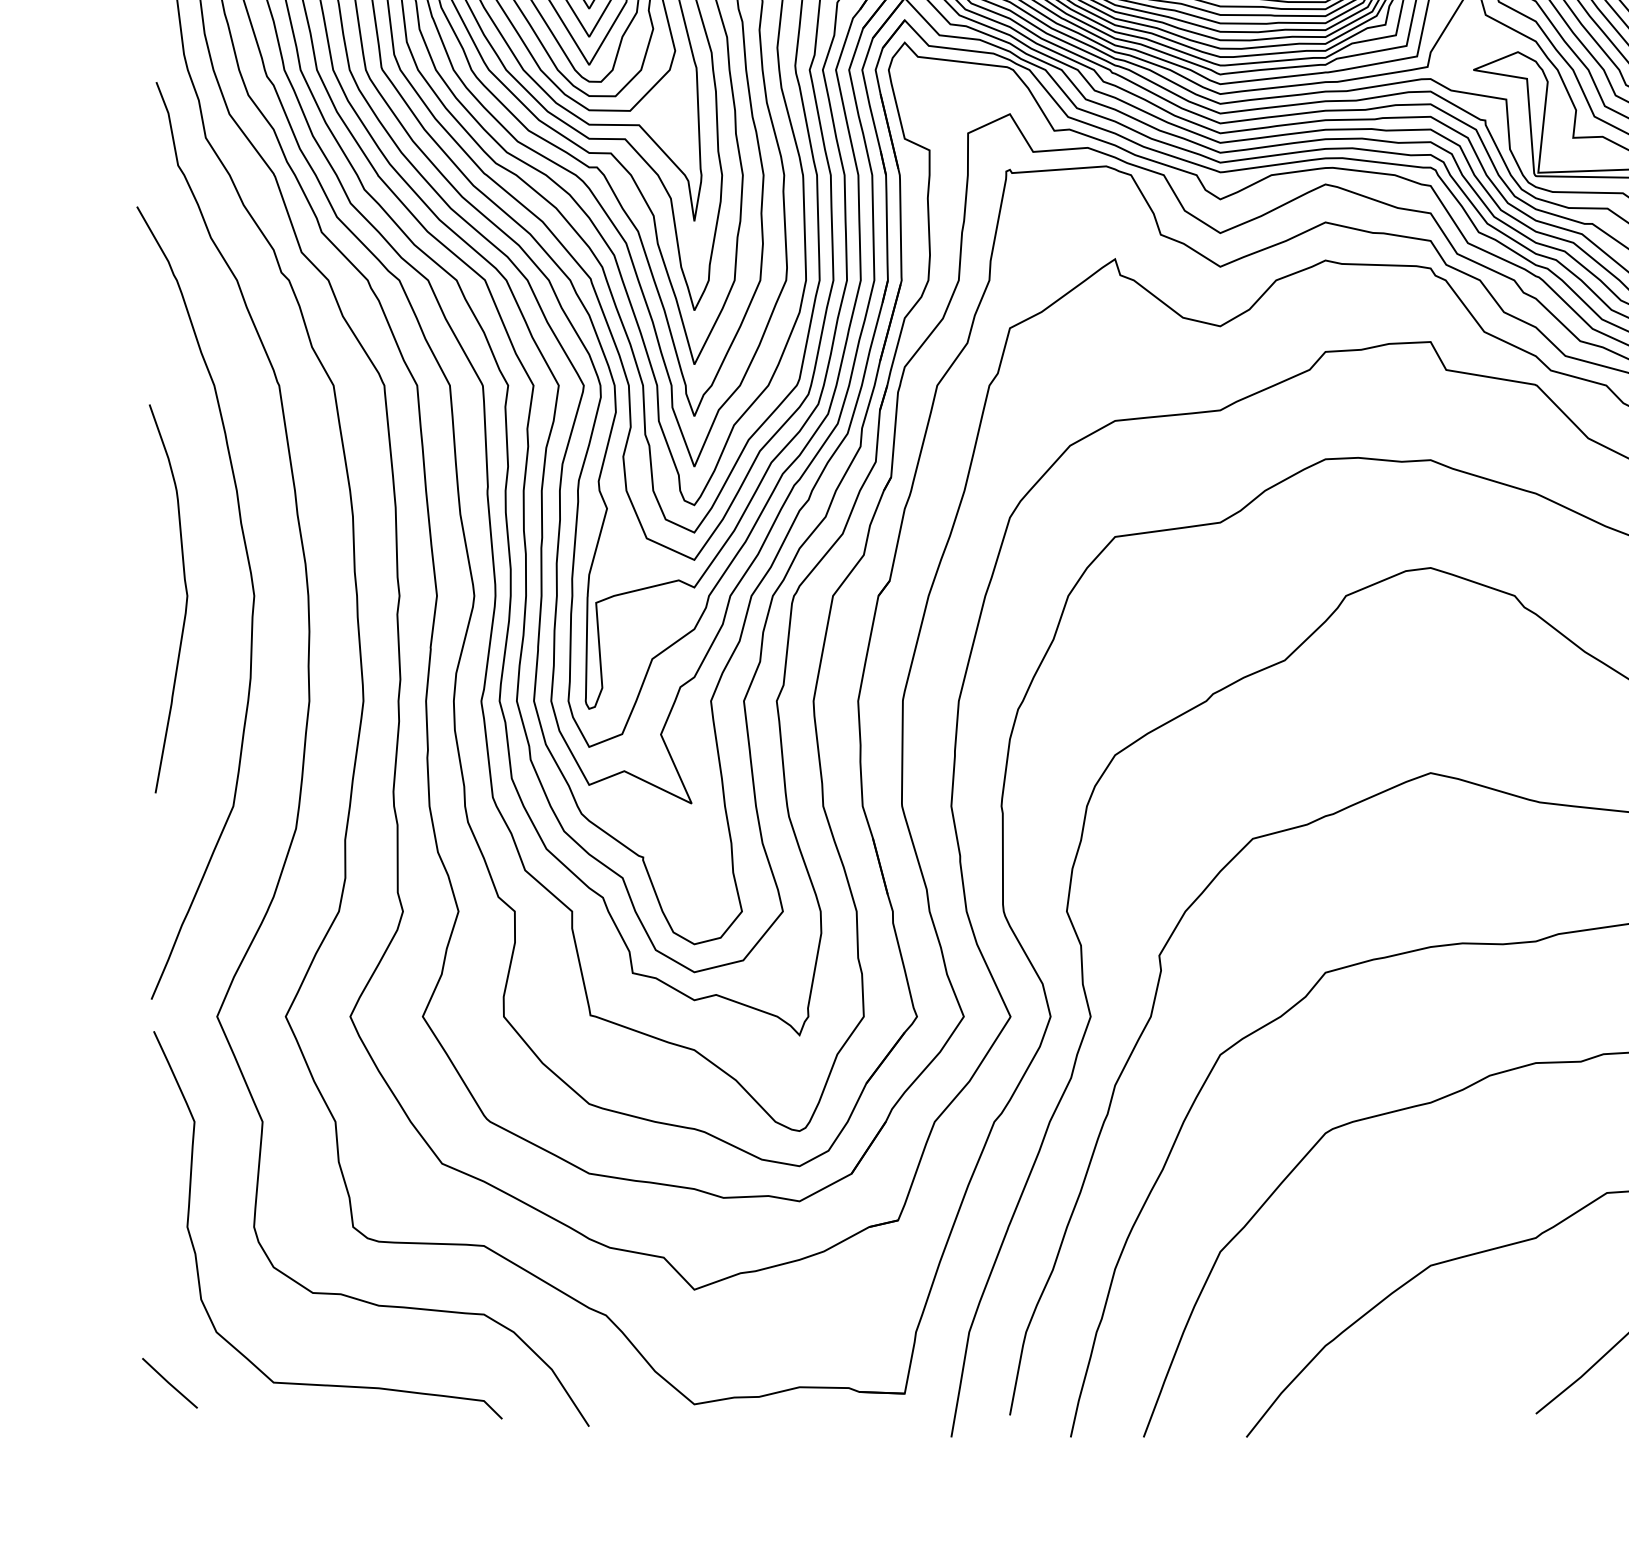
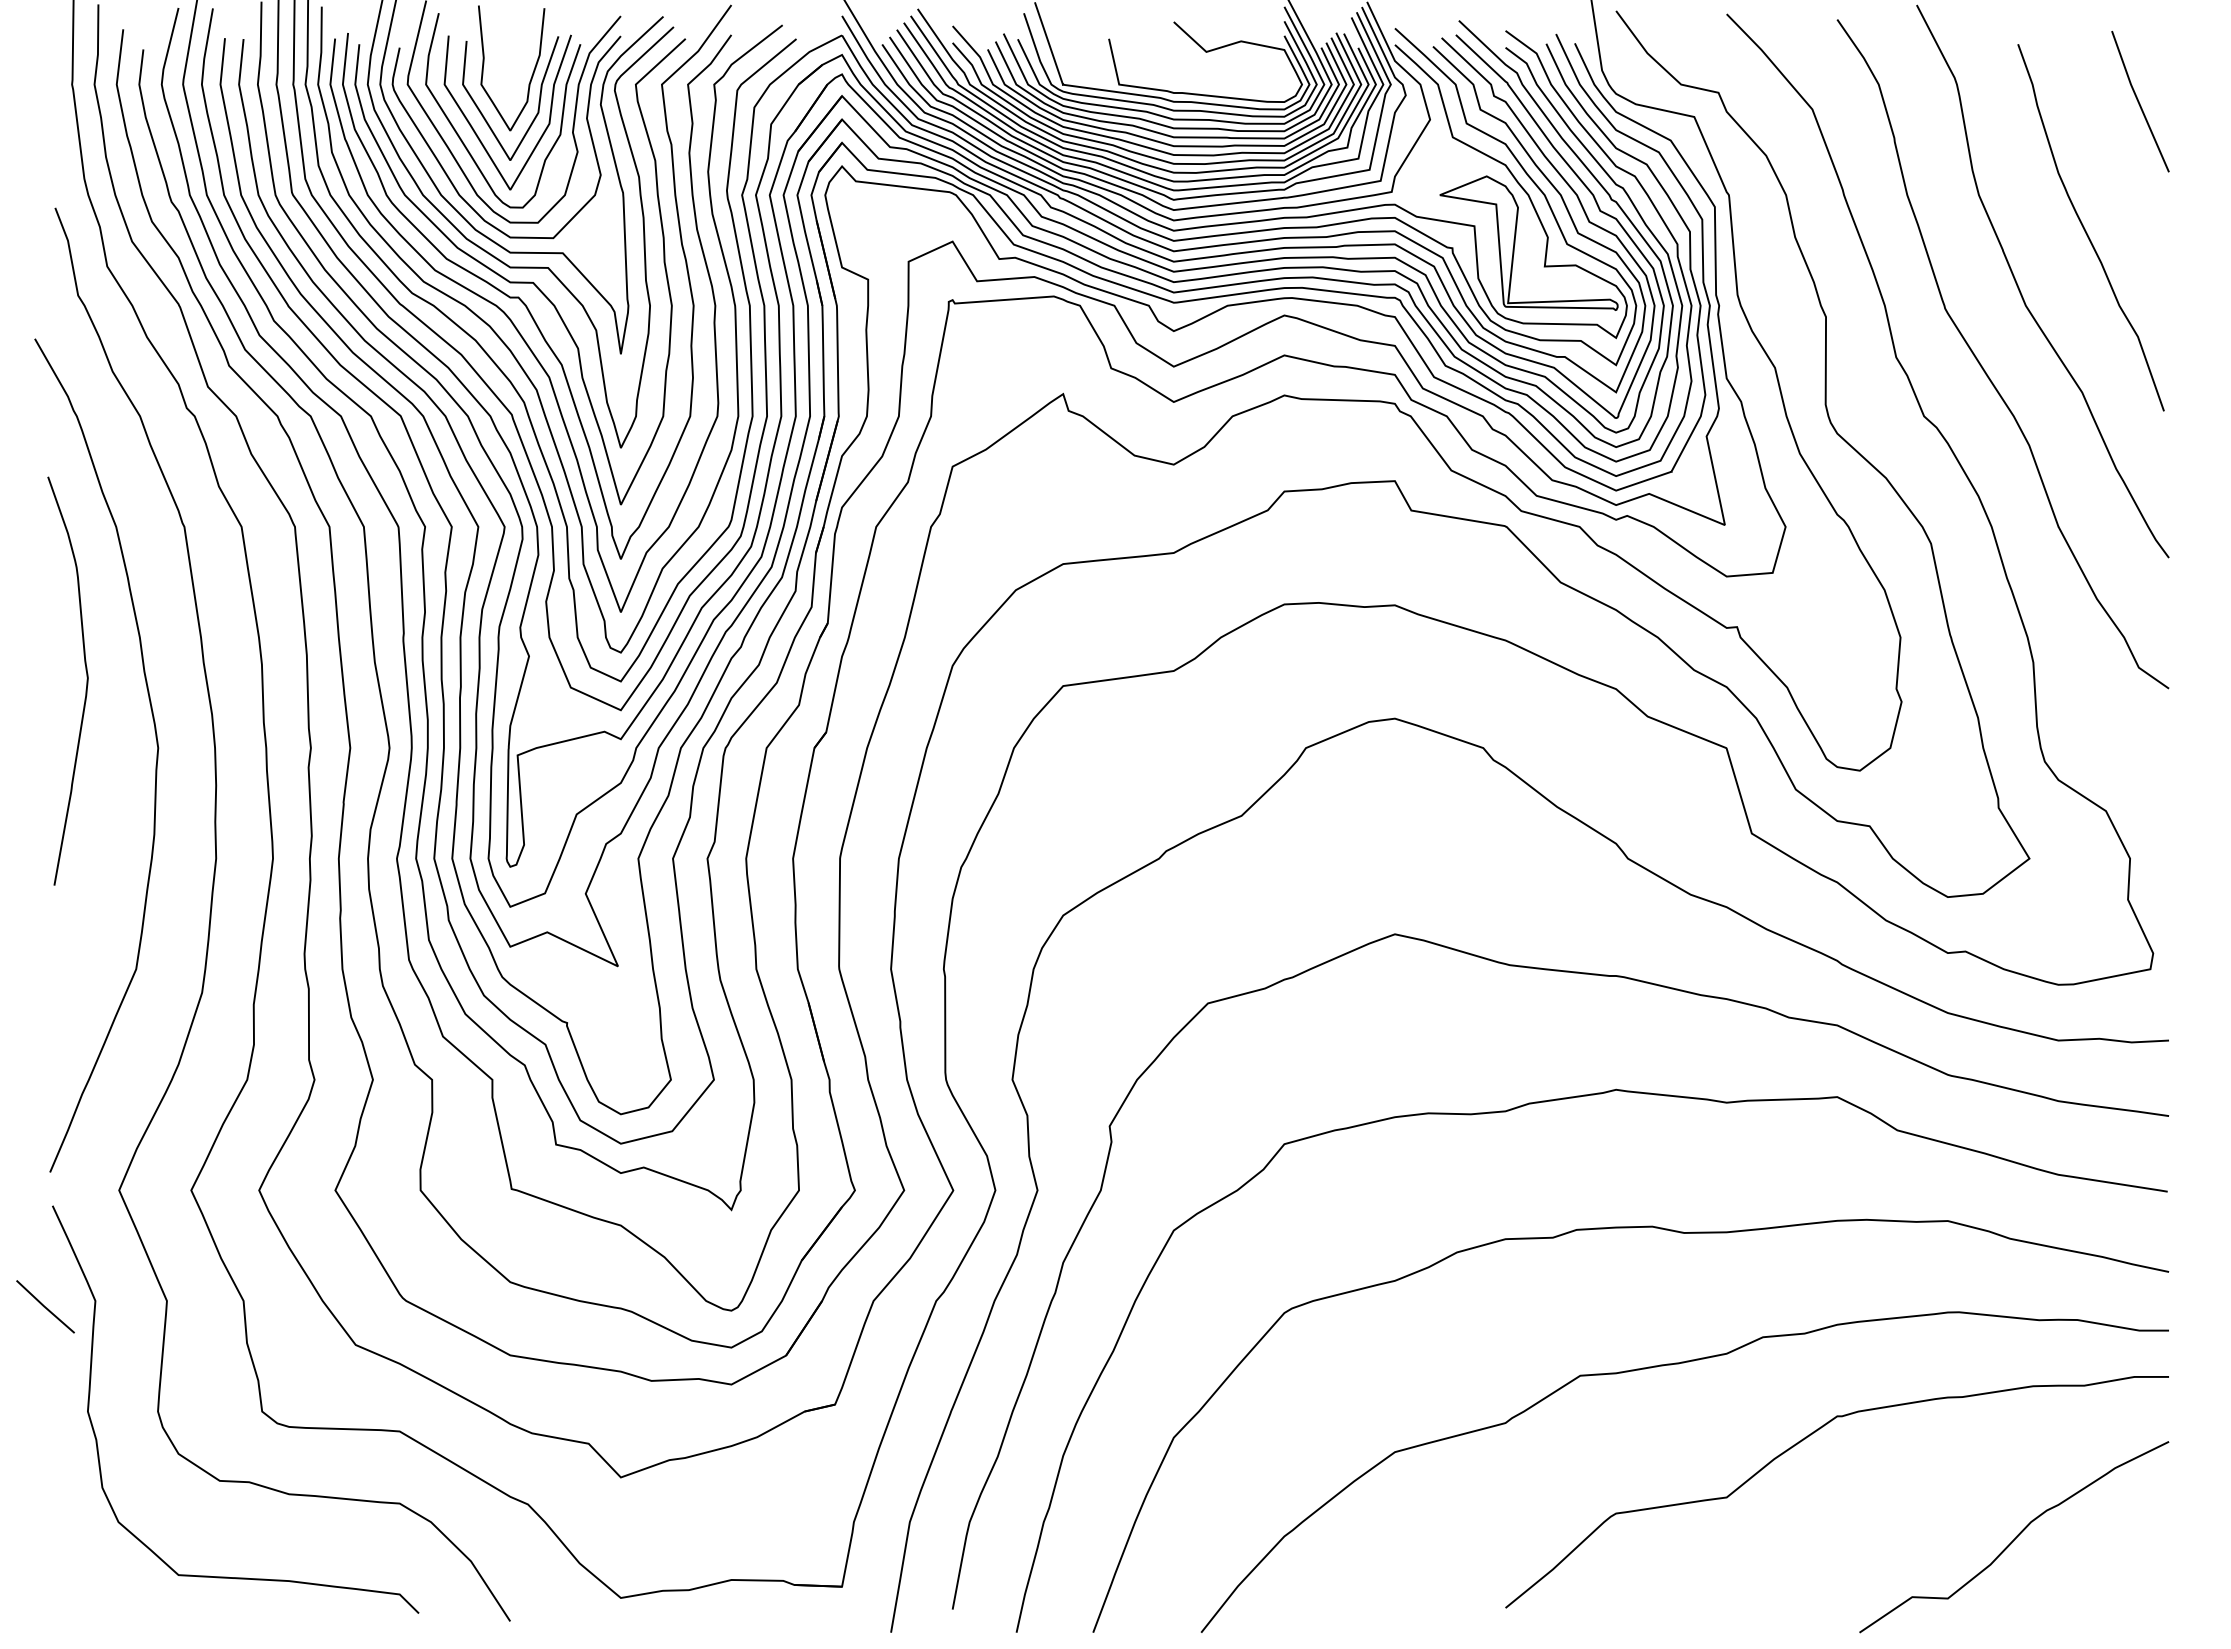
curve: (186, 598) -> (86, 680), moved
line: (169, 1382) -> (45, 1306), moved

